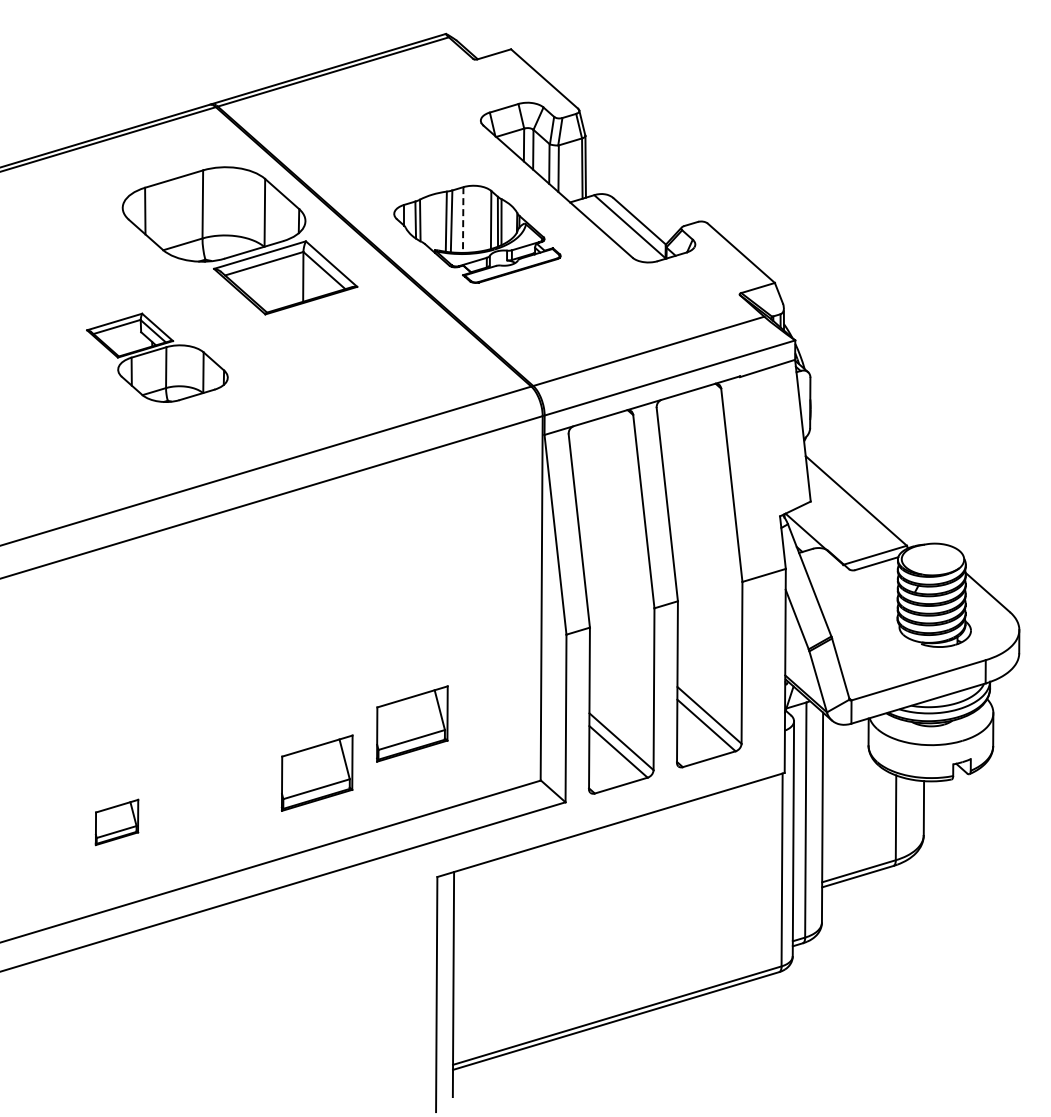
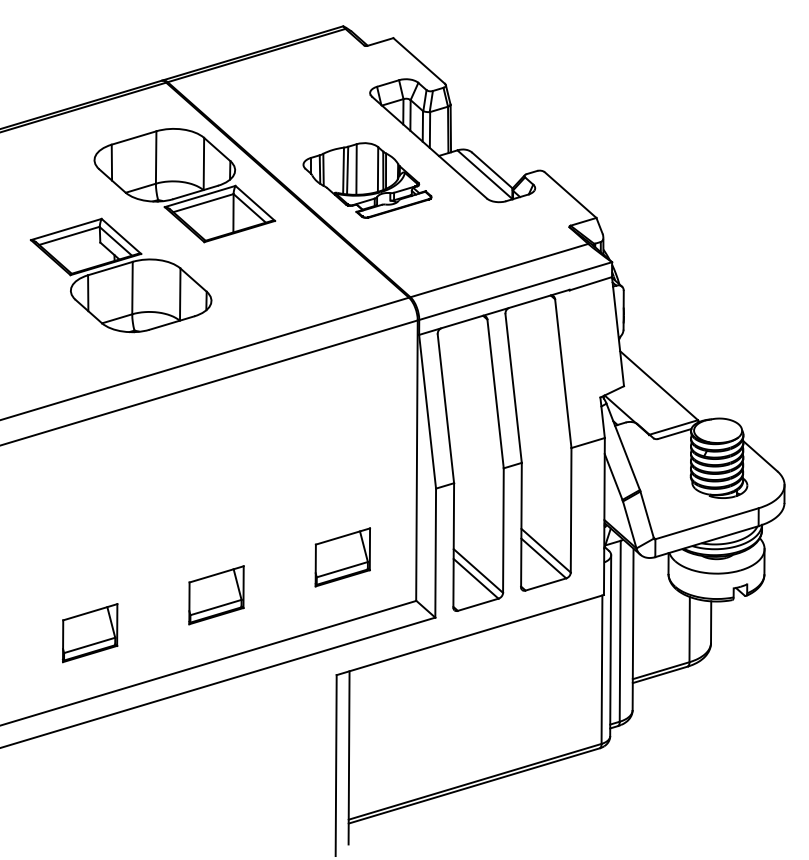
line: (463, 220) -> (356, 169), dashed -> solid
part: (157, 357) -> (121, 275), size x1.67
part: (412, 723) -> (342, 556), moved
part: (316, 772) -> (215, 594), moved
part: (116, 822) -> (89, 633), size x1.67

